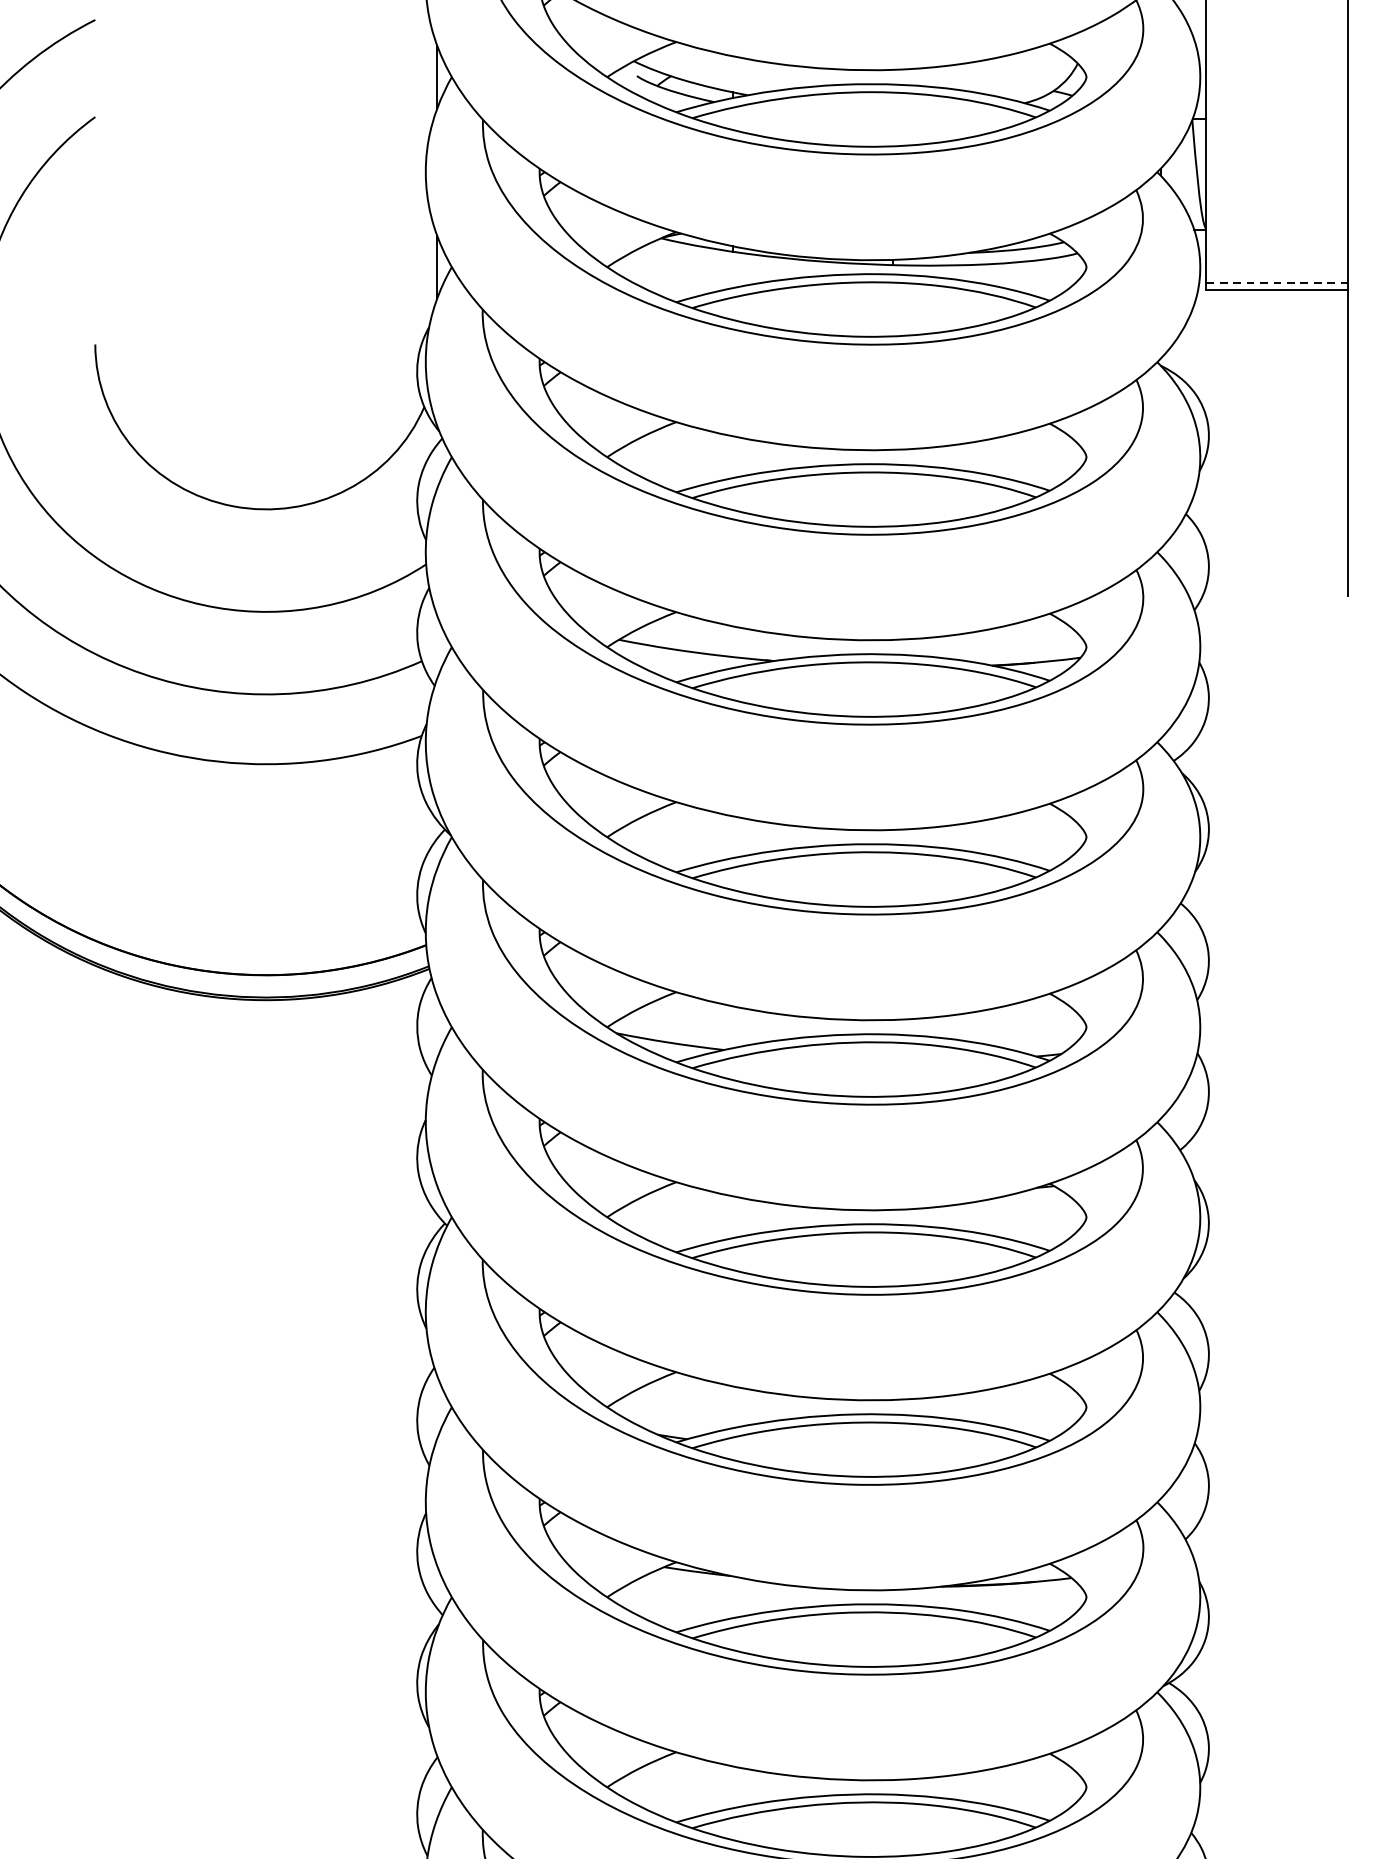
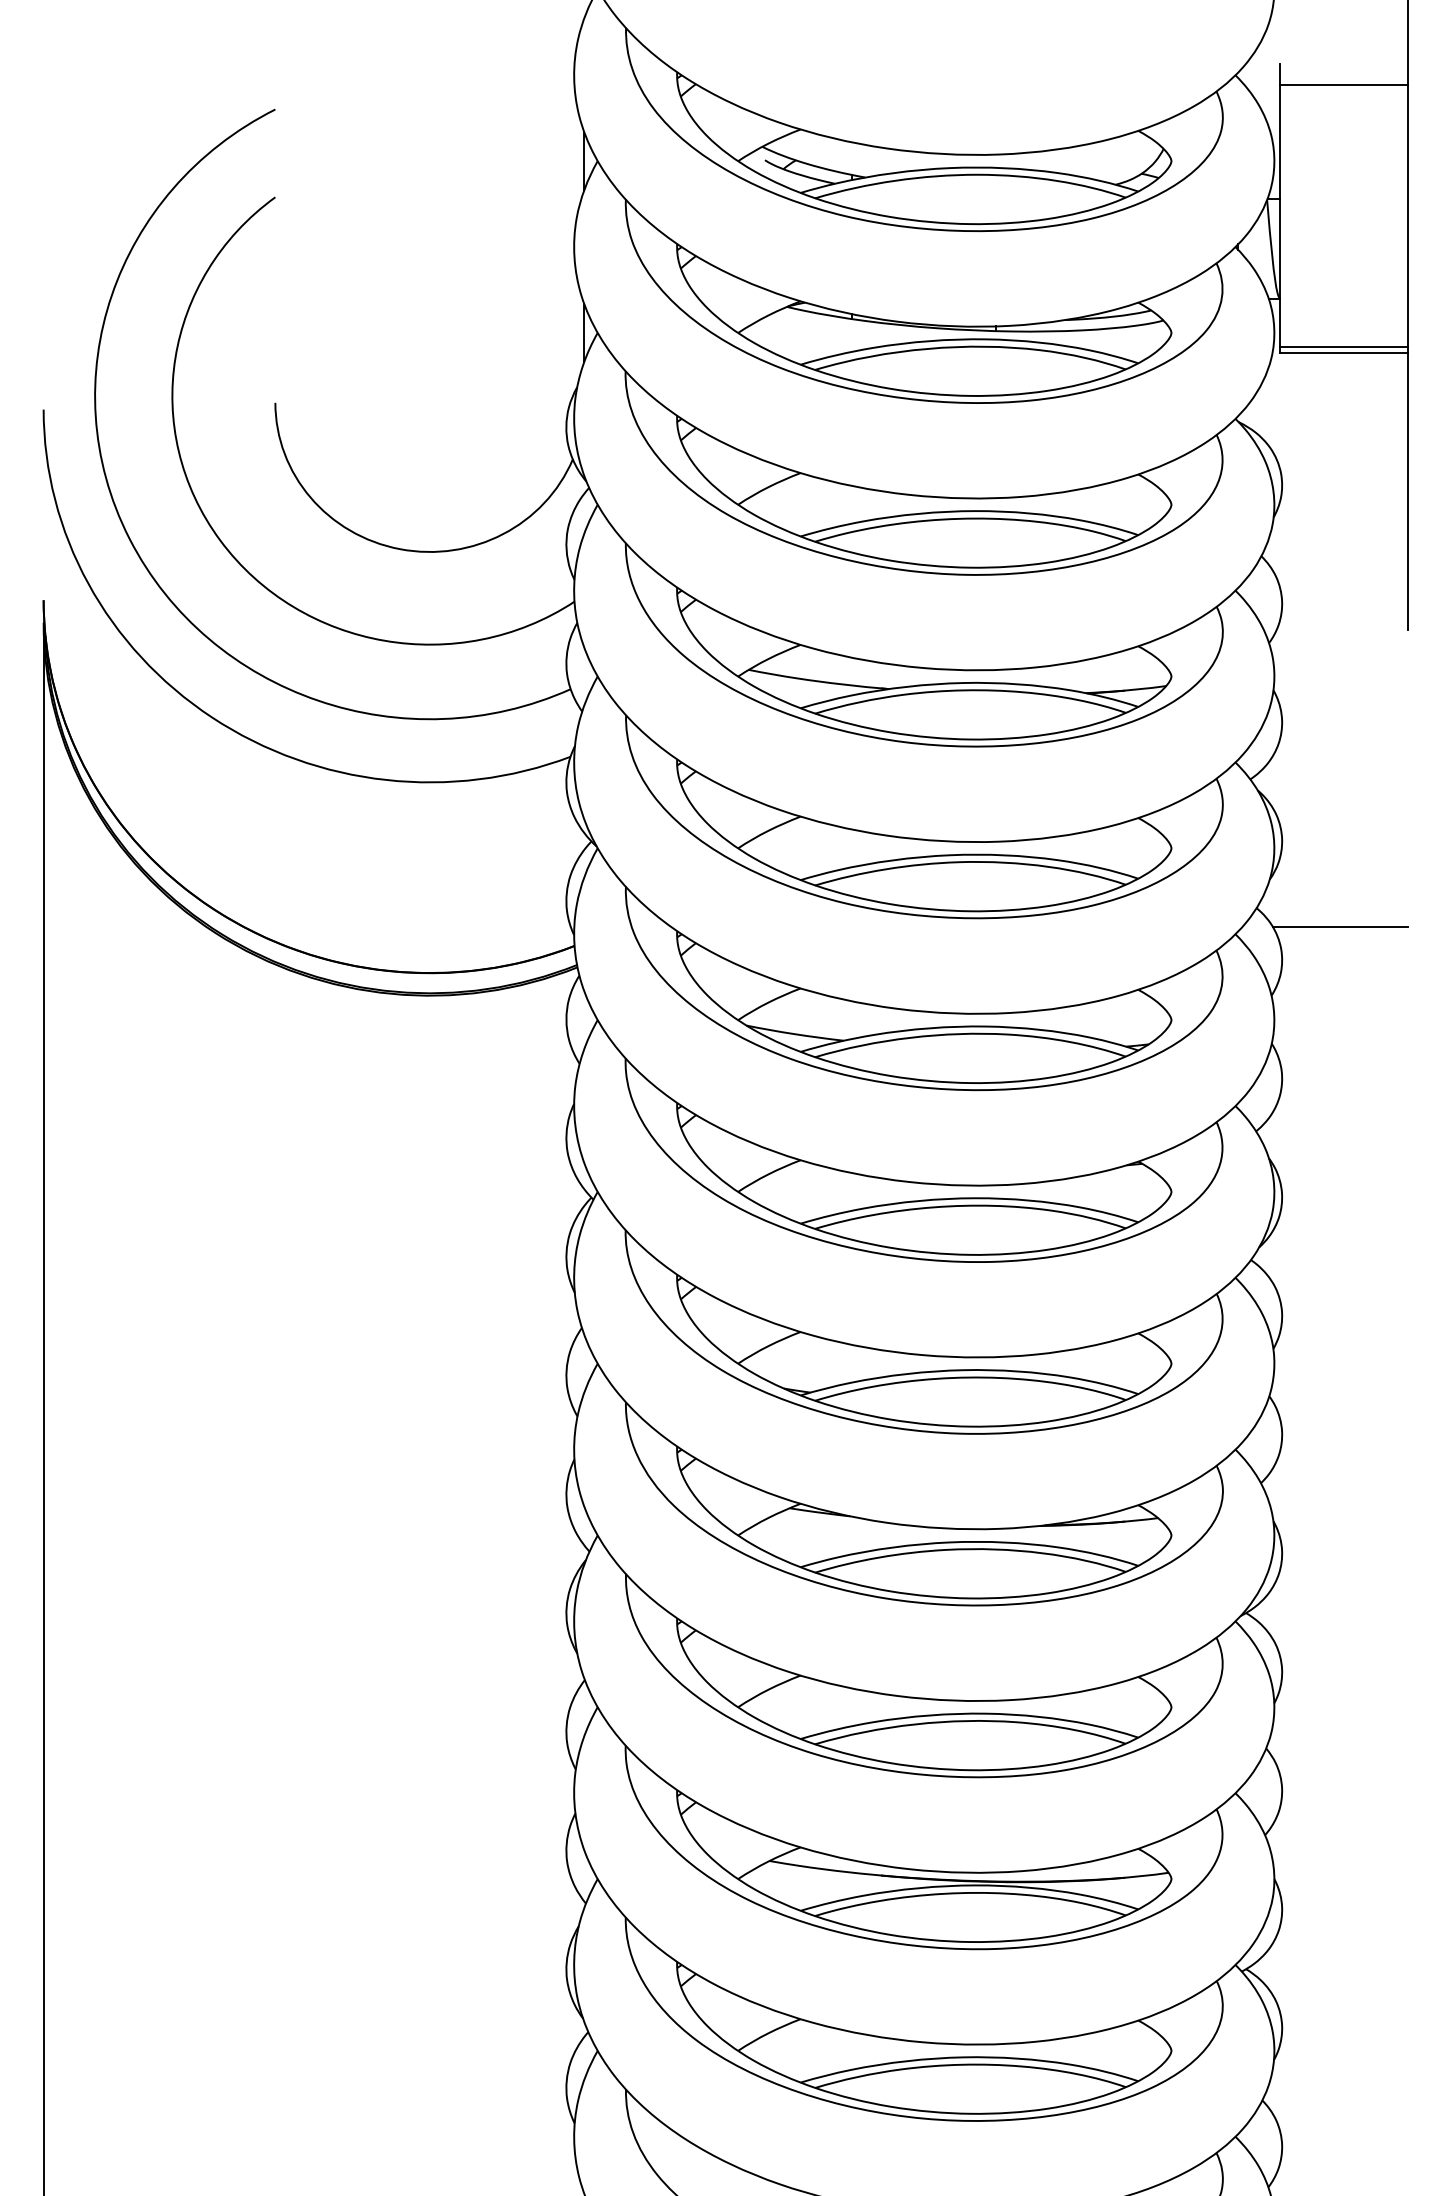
line: (1276, 283) -> (1343, 347), dashed -> solid
line: (1273, 924) -> (1340, 927), added

